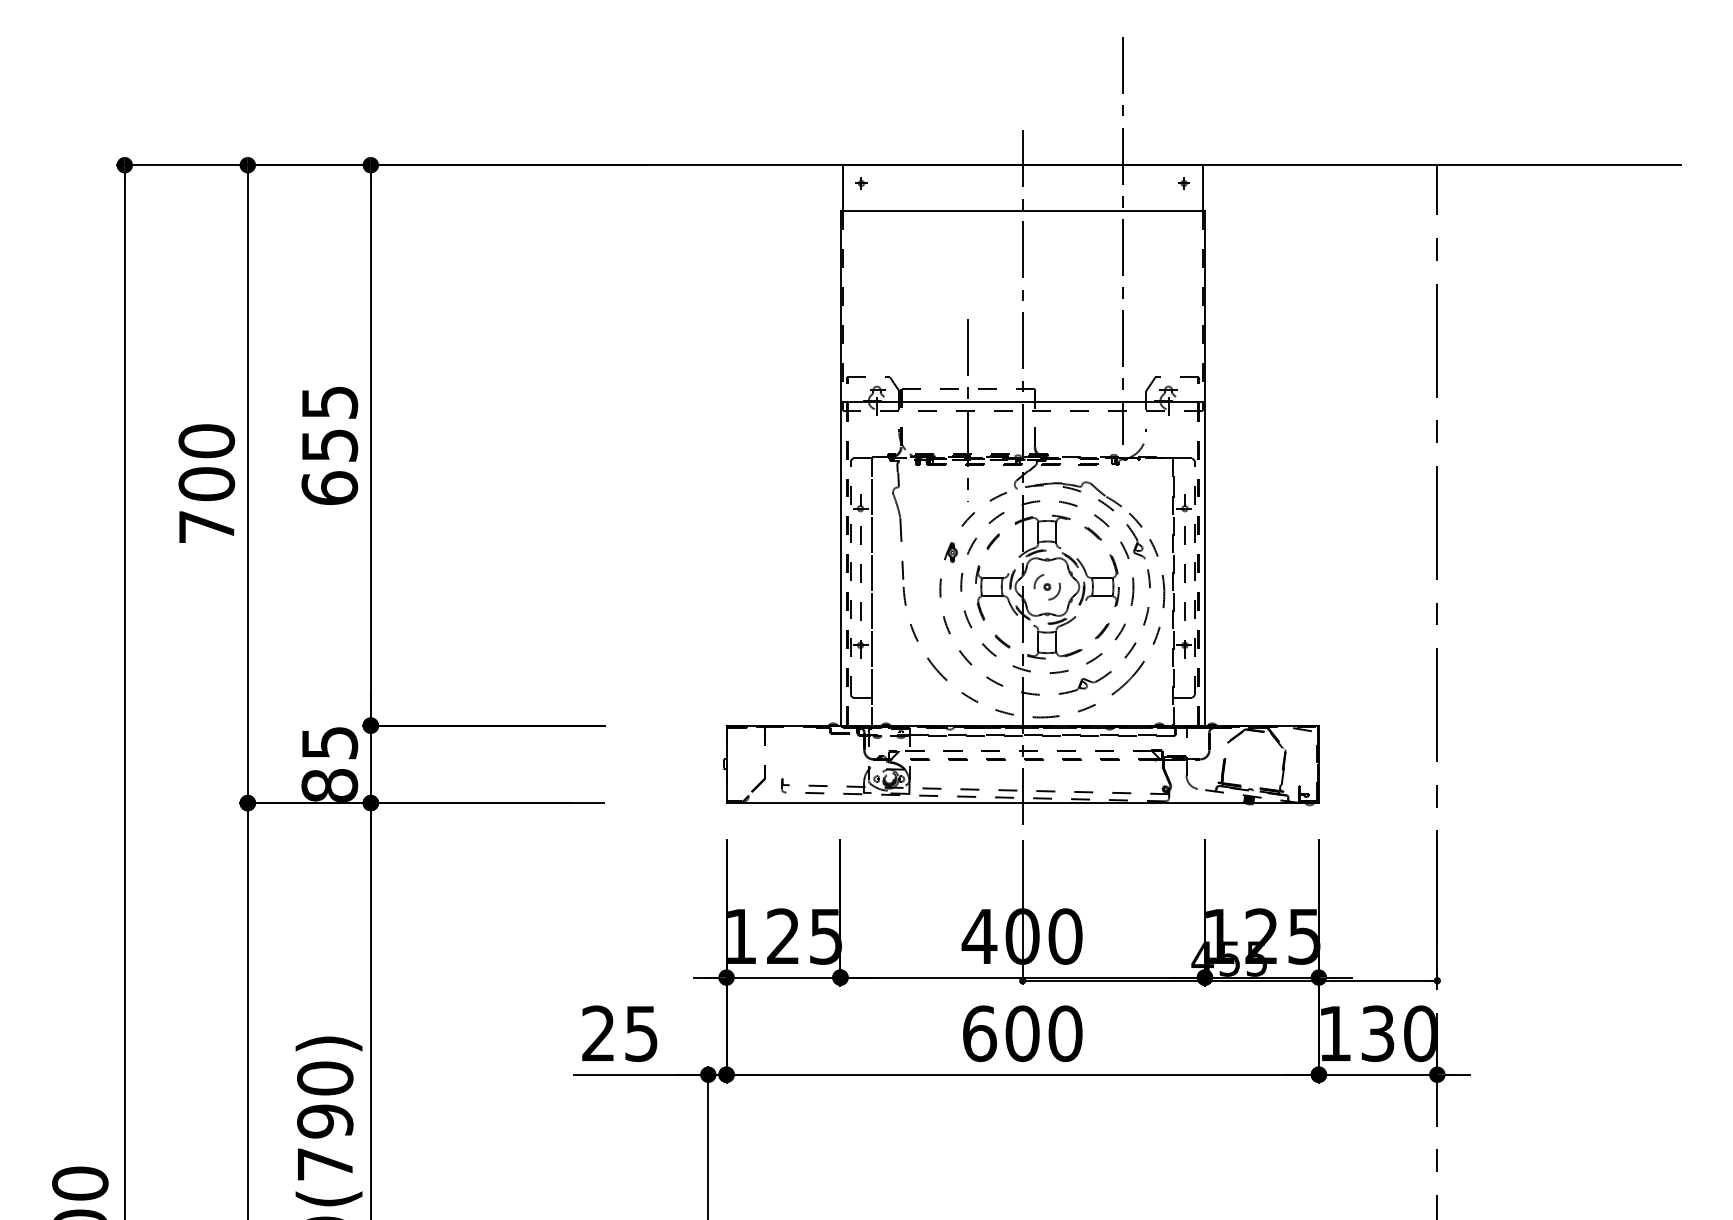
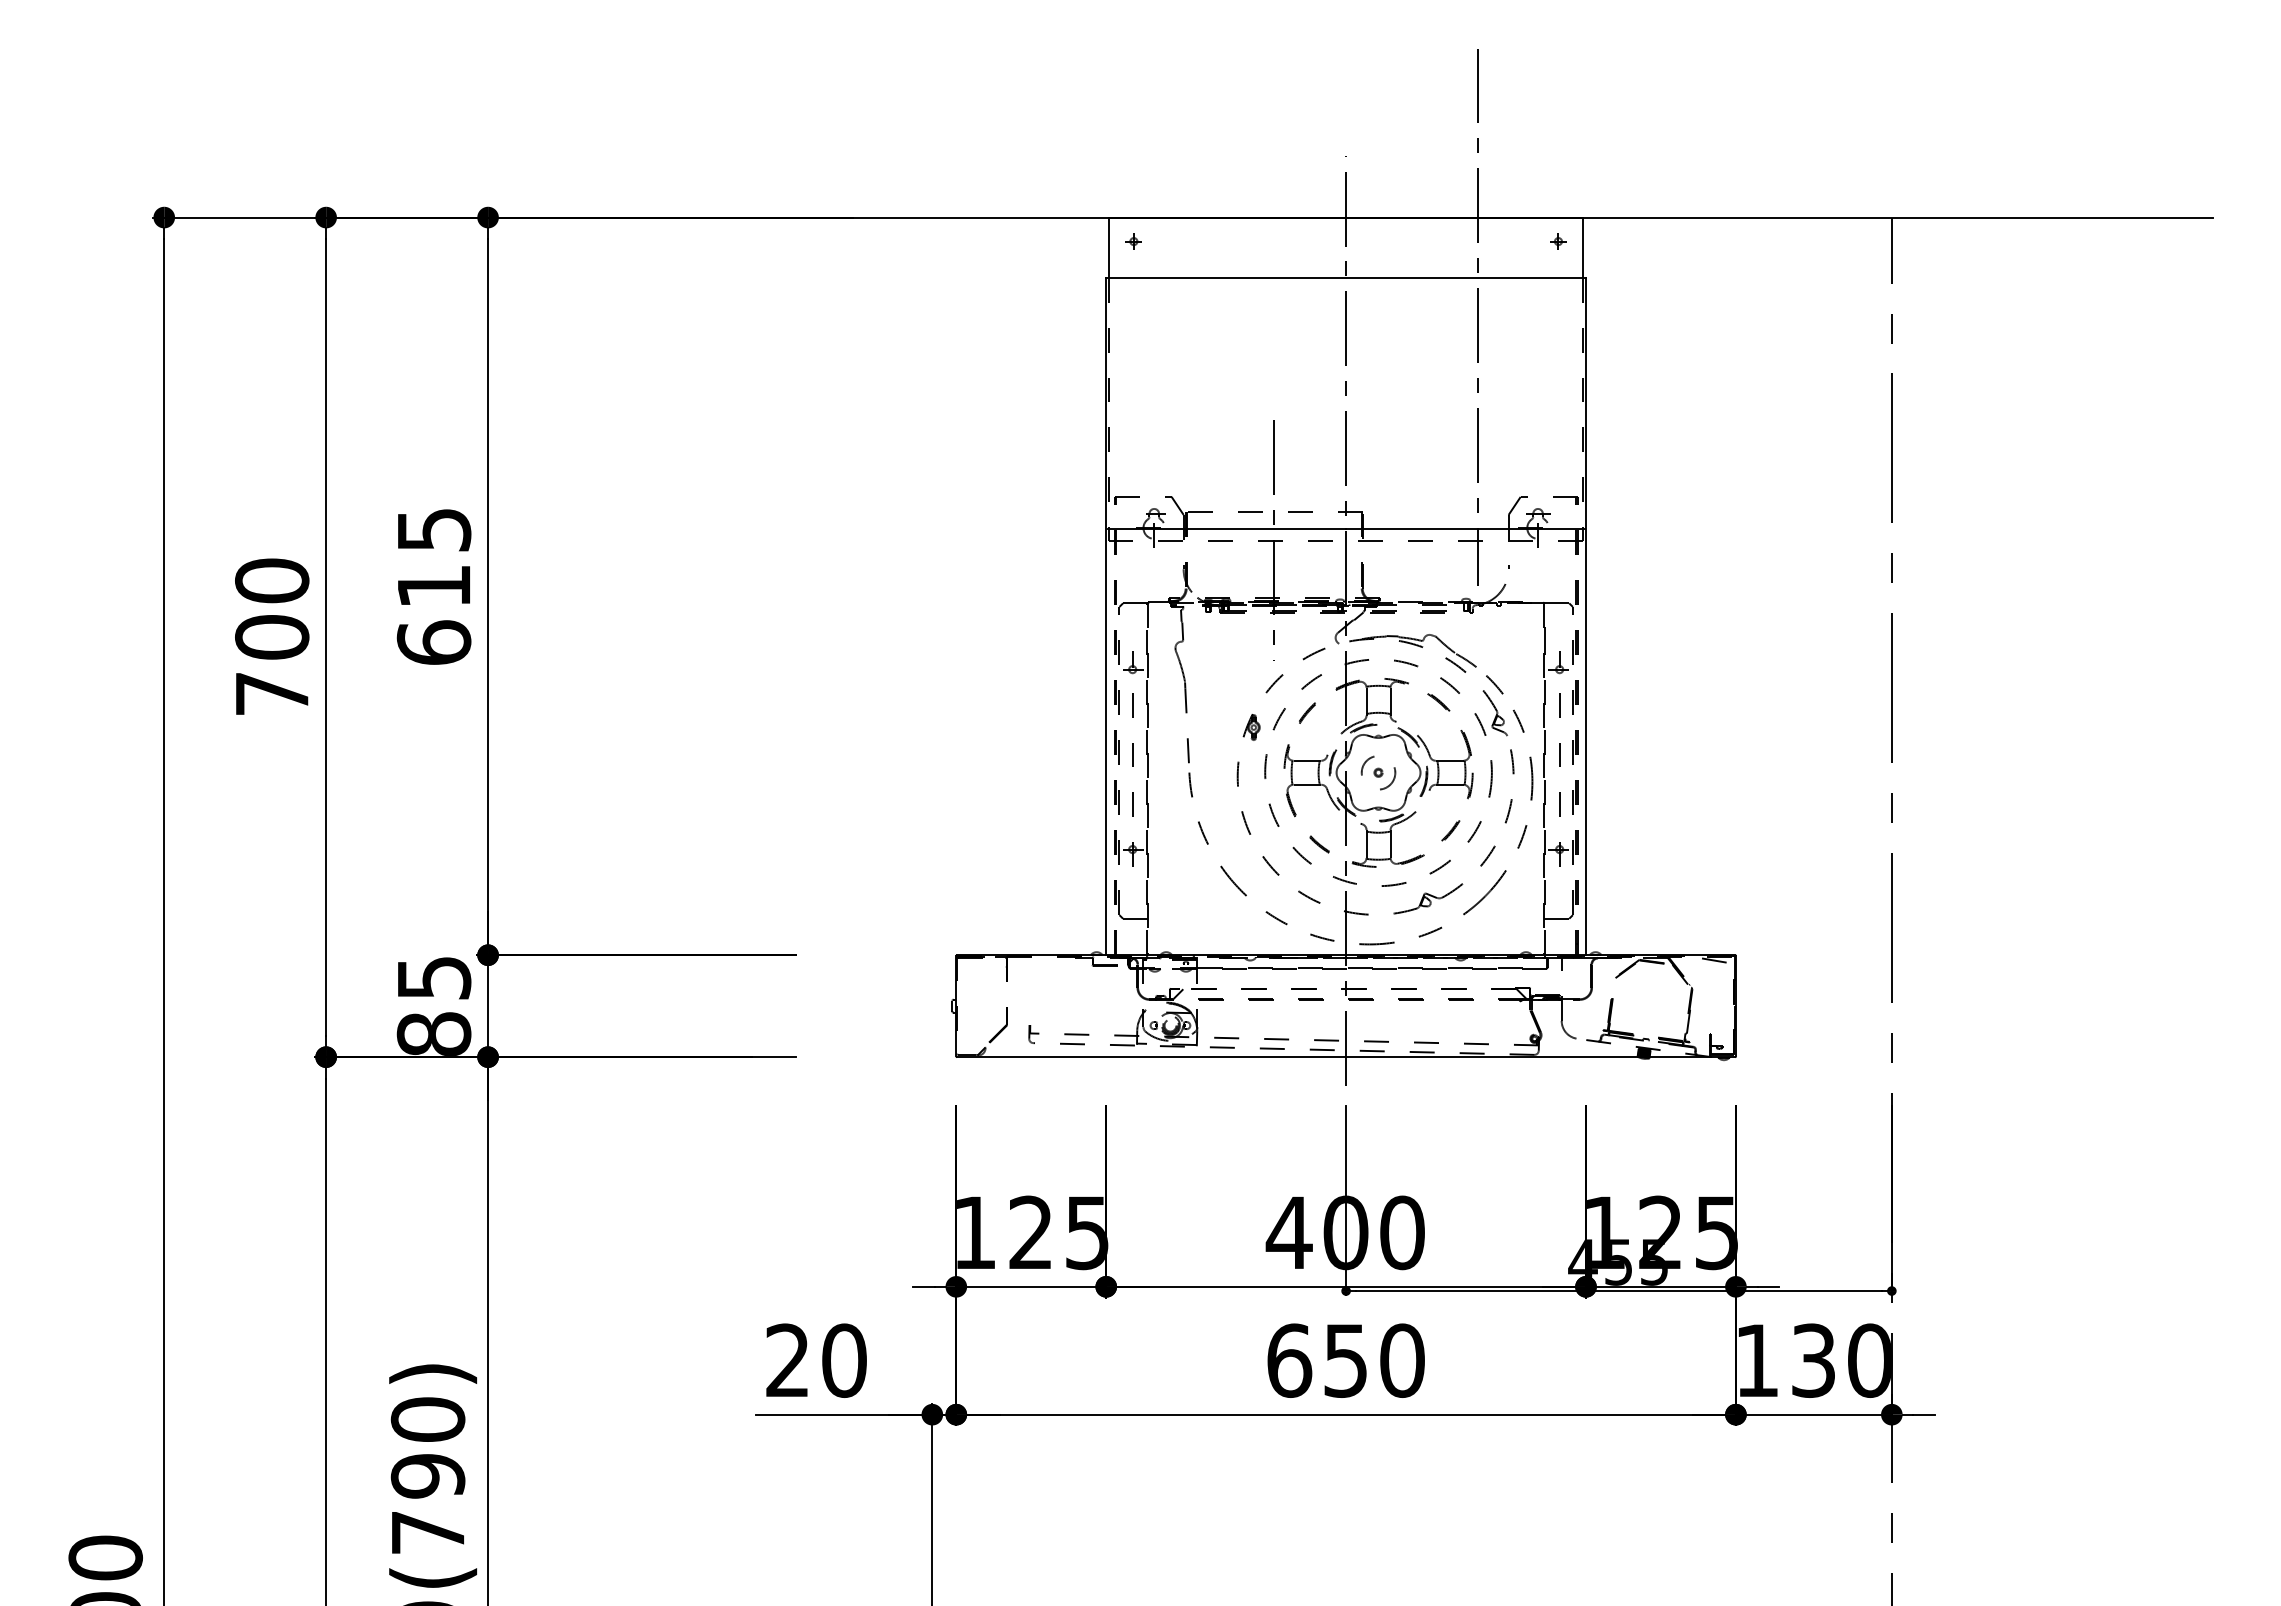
text: (330, 445) -> (435, 586), 655 -> 615
text: (641, 1033) -> (844, 1360), 25 -> 20
text: (1022, 1033) -> (1345, 1360), 600 -> 650

